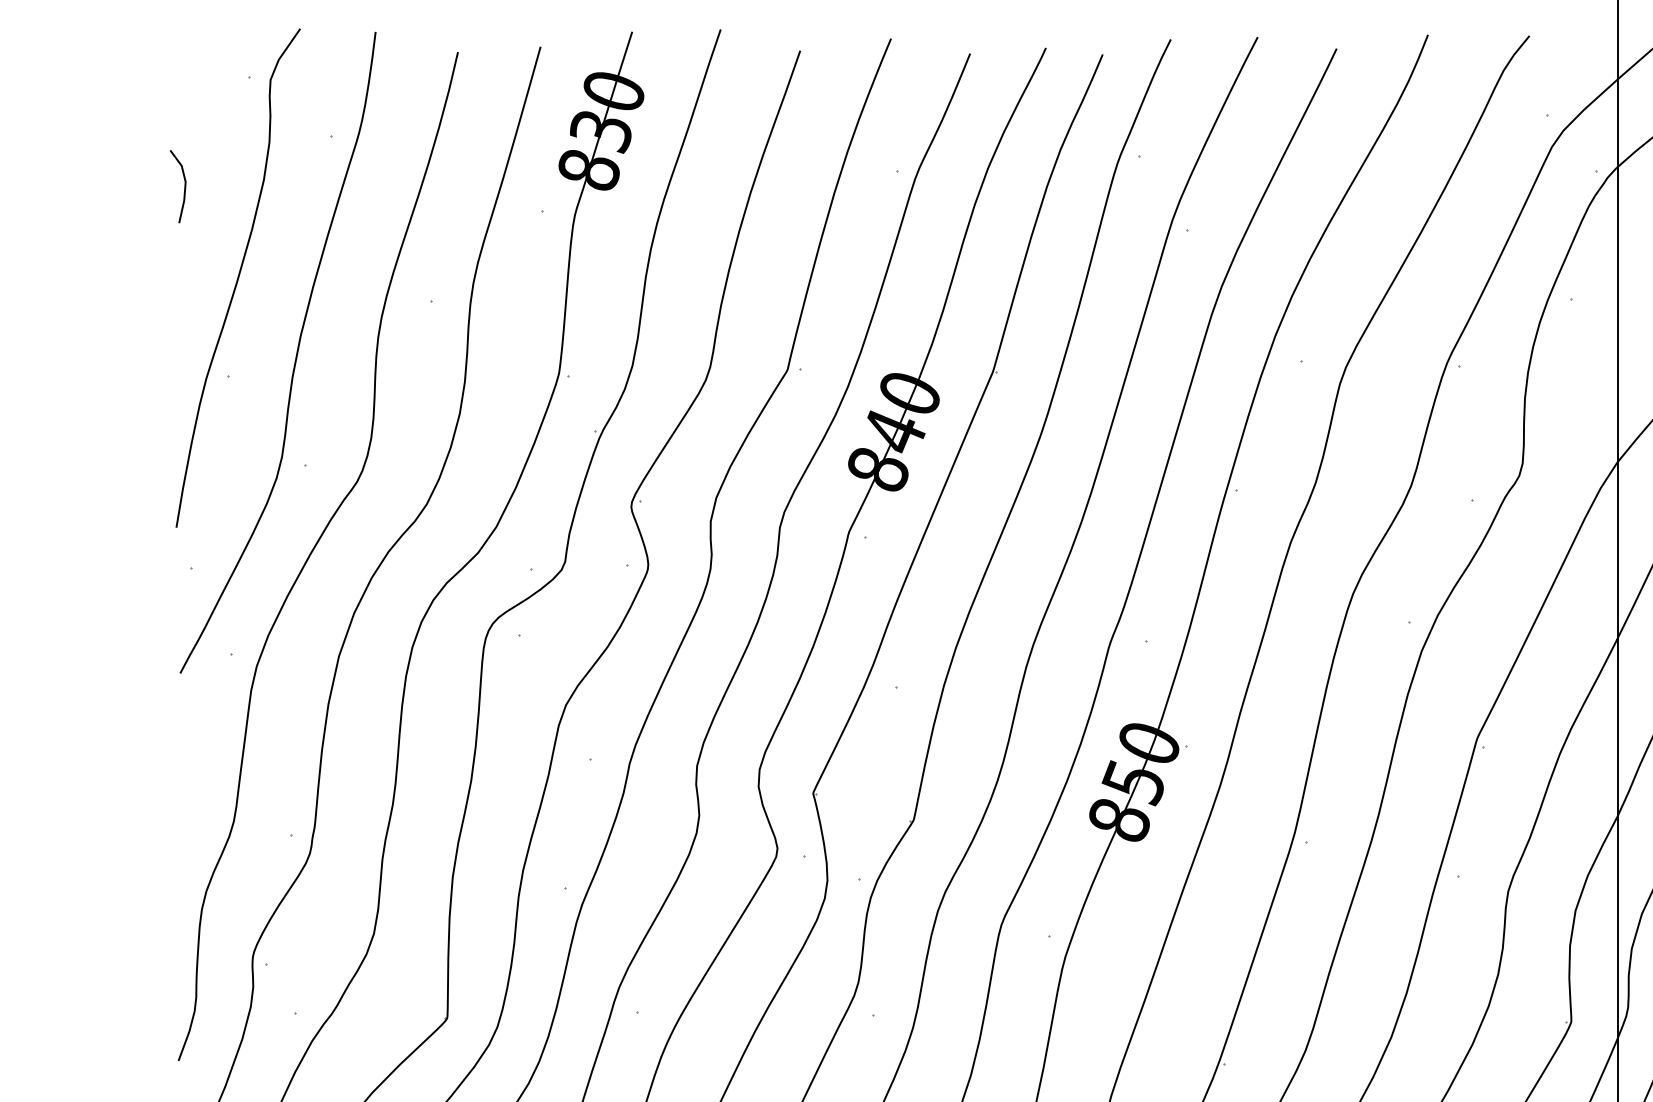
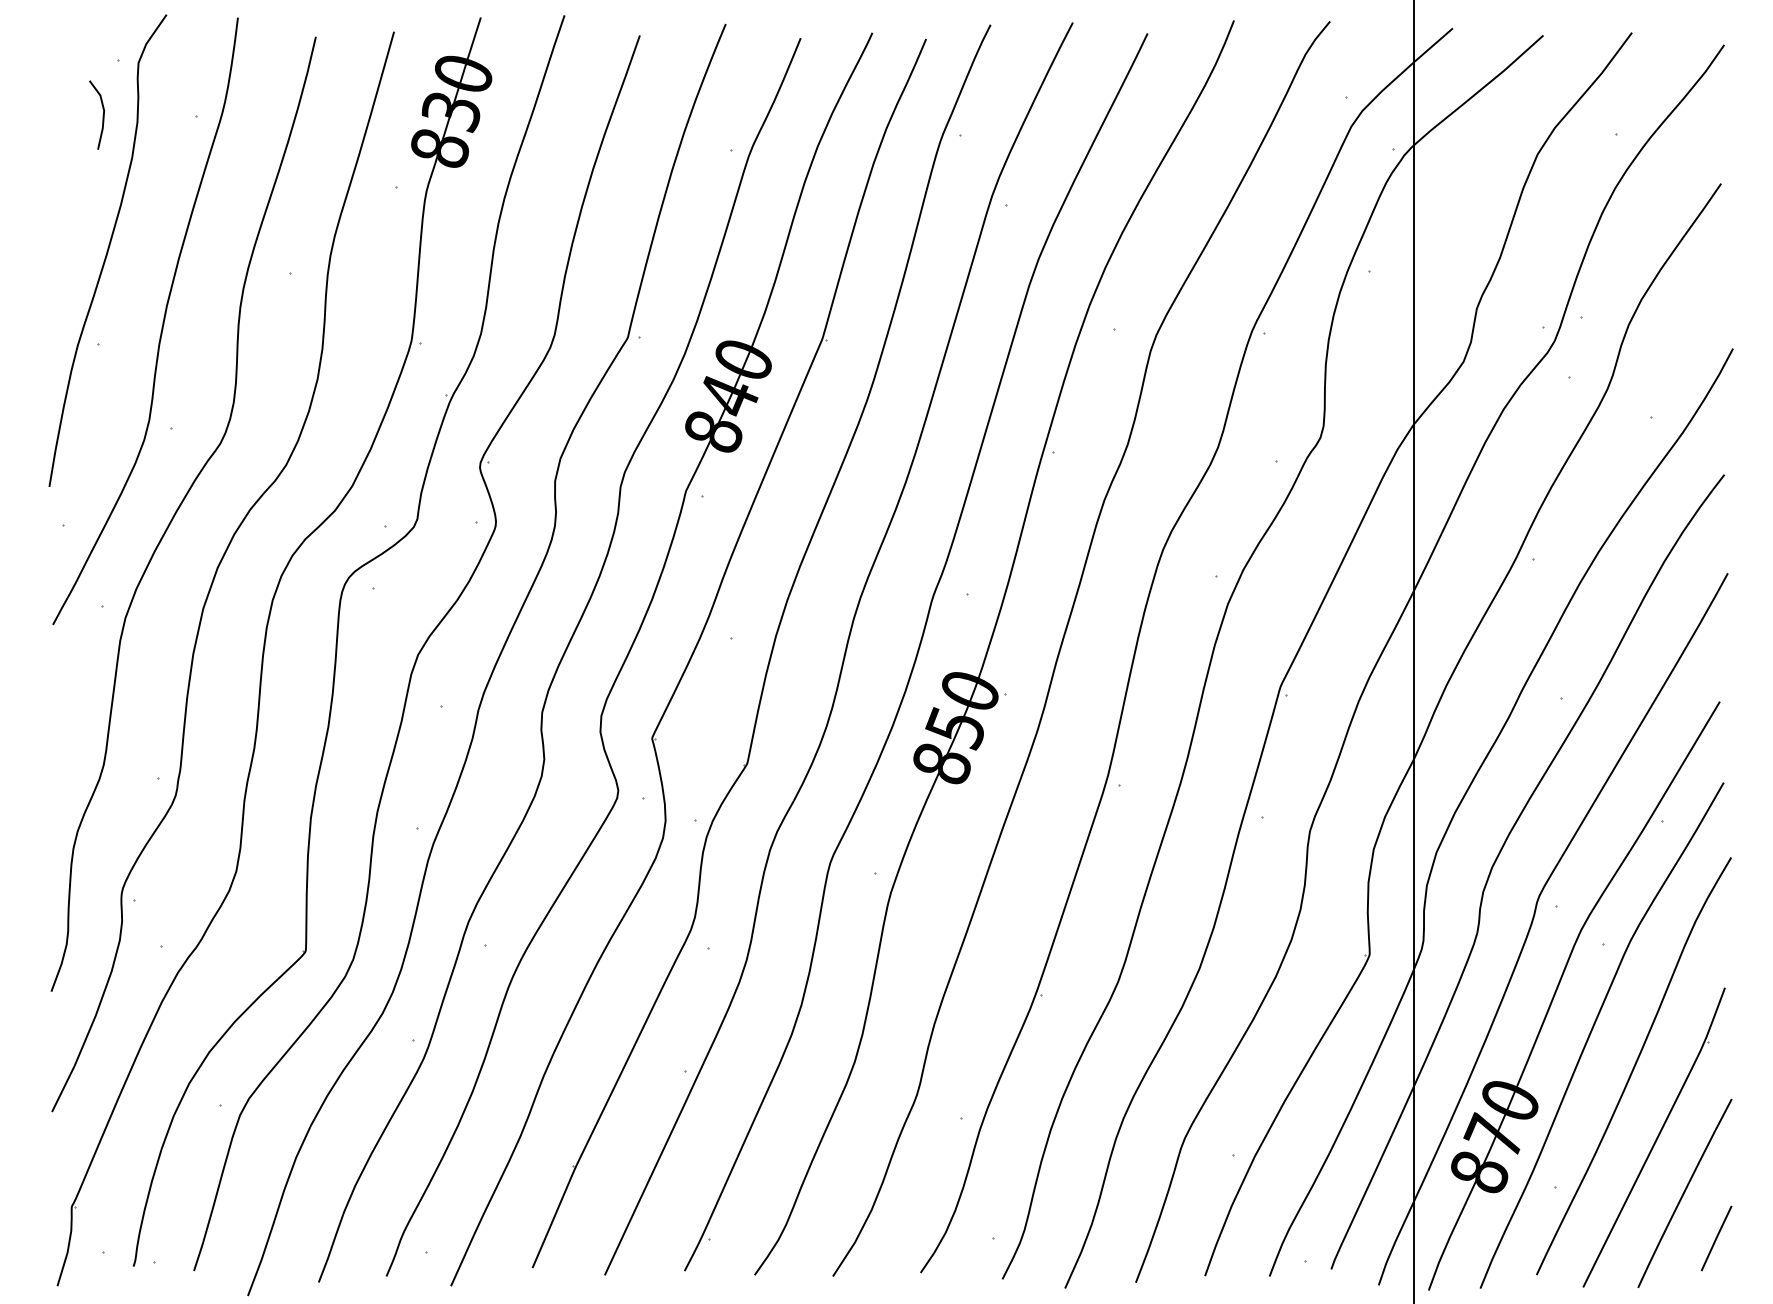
line: (183, 187) -> (102, 115), moved

